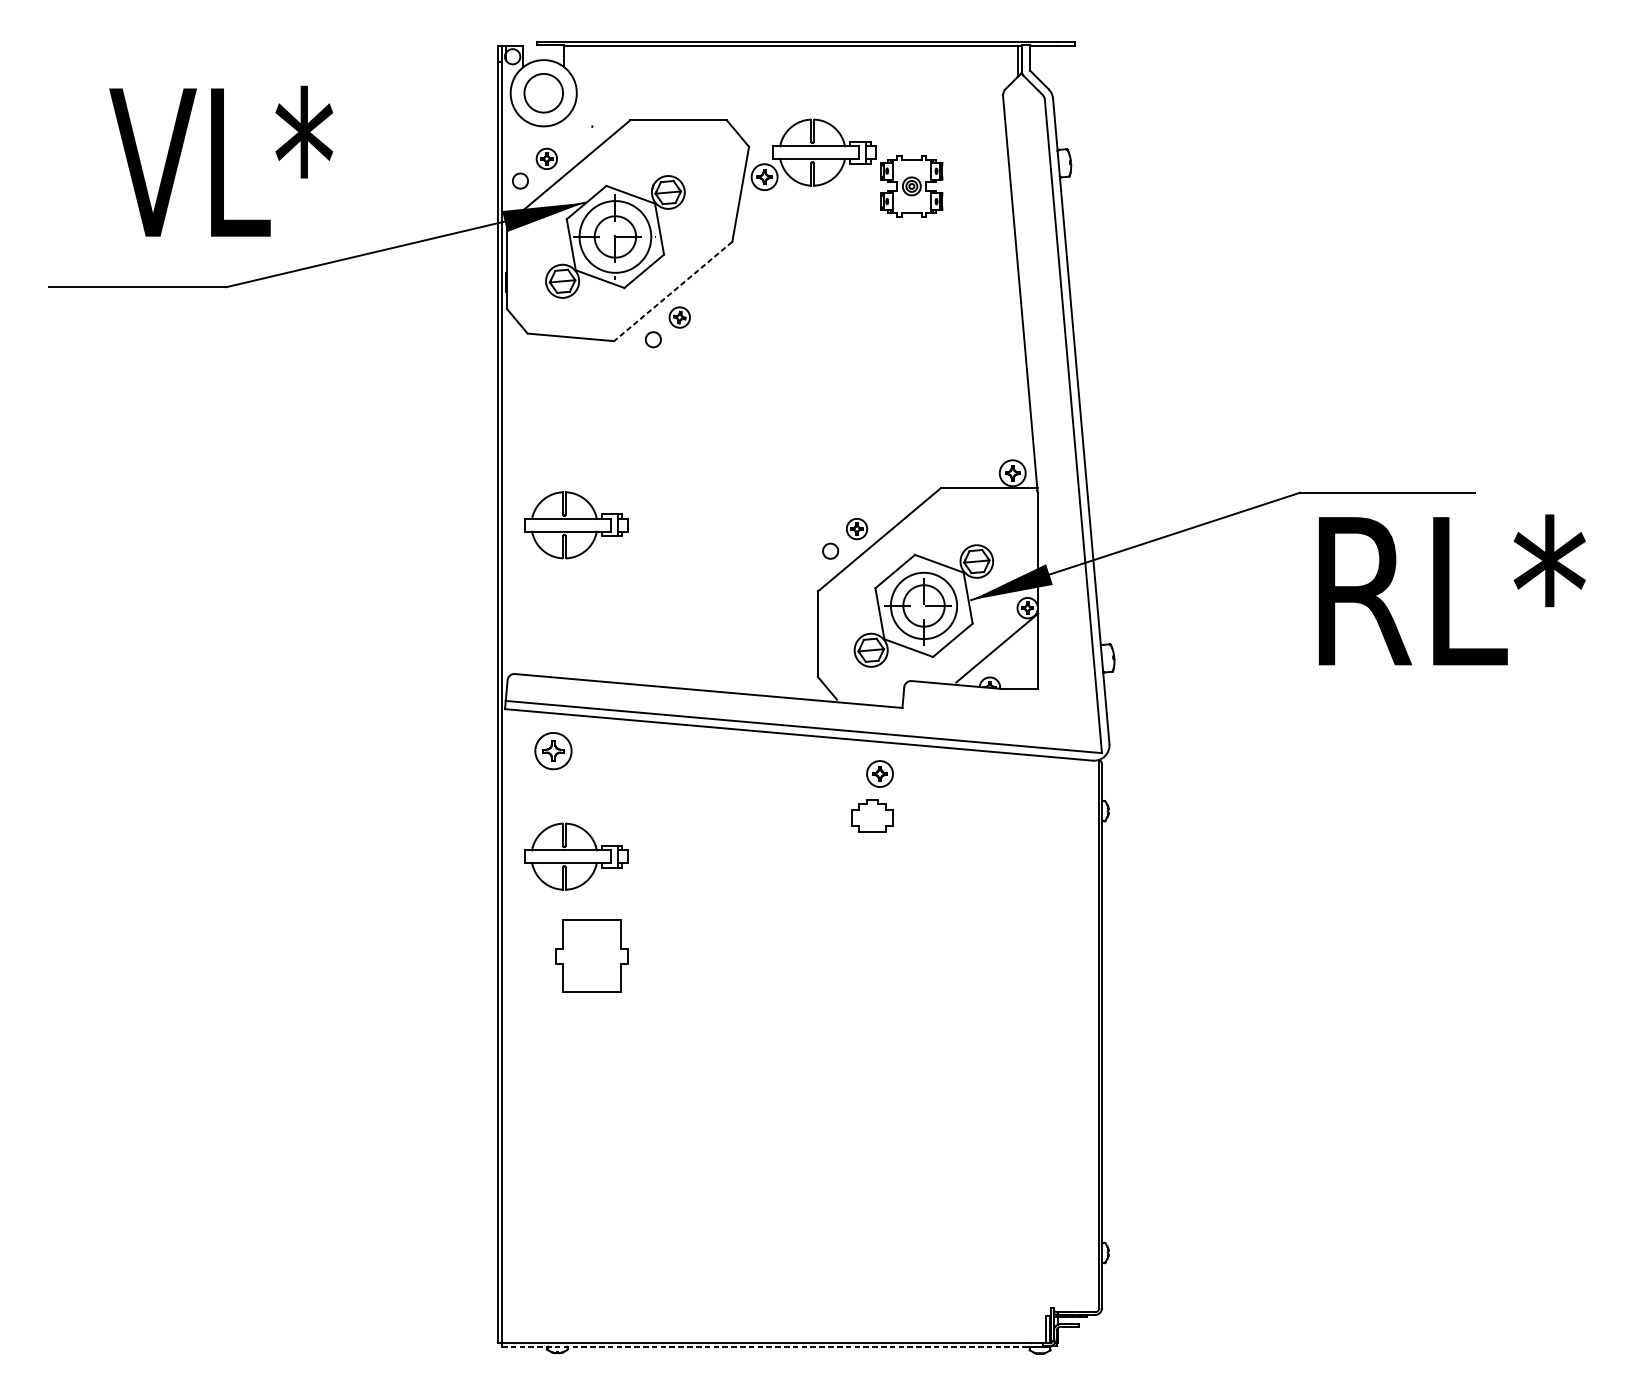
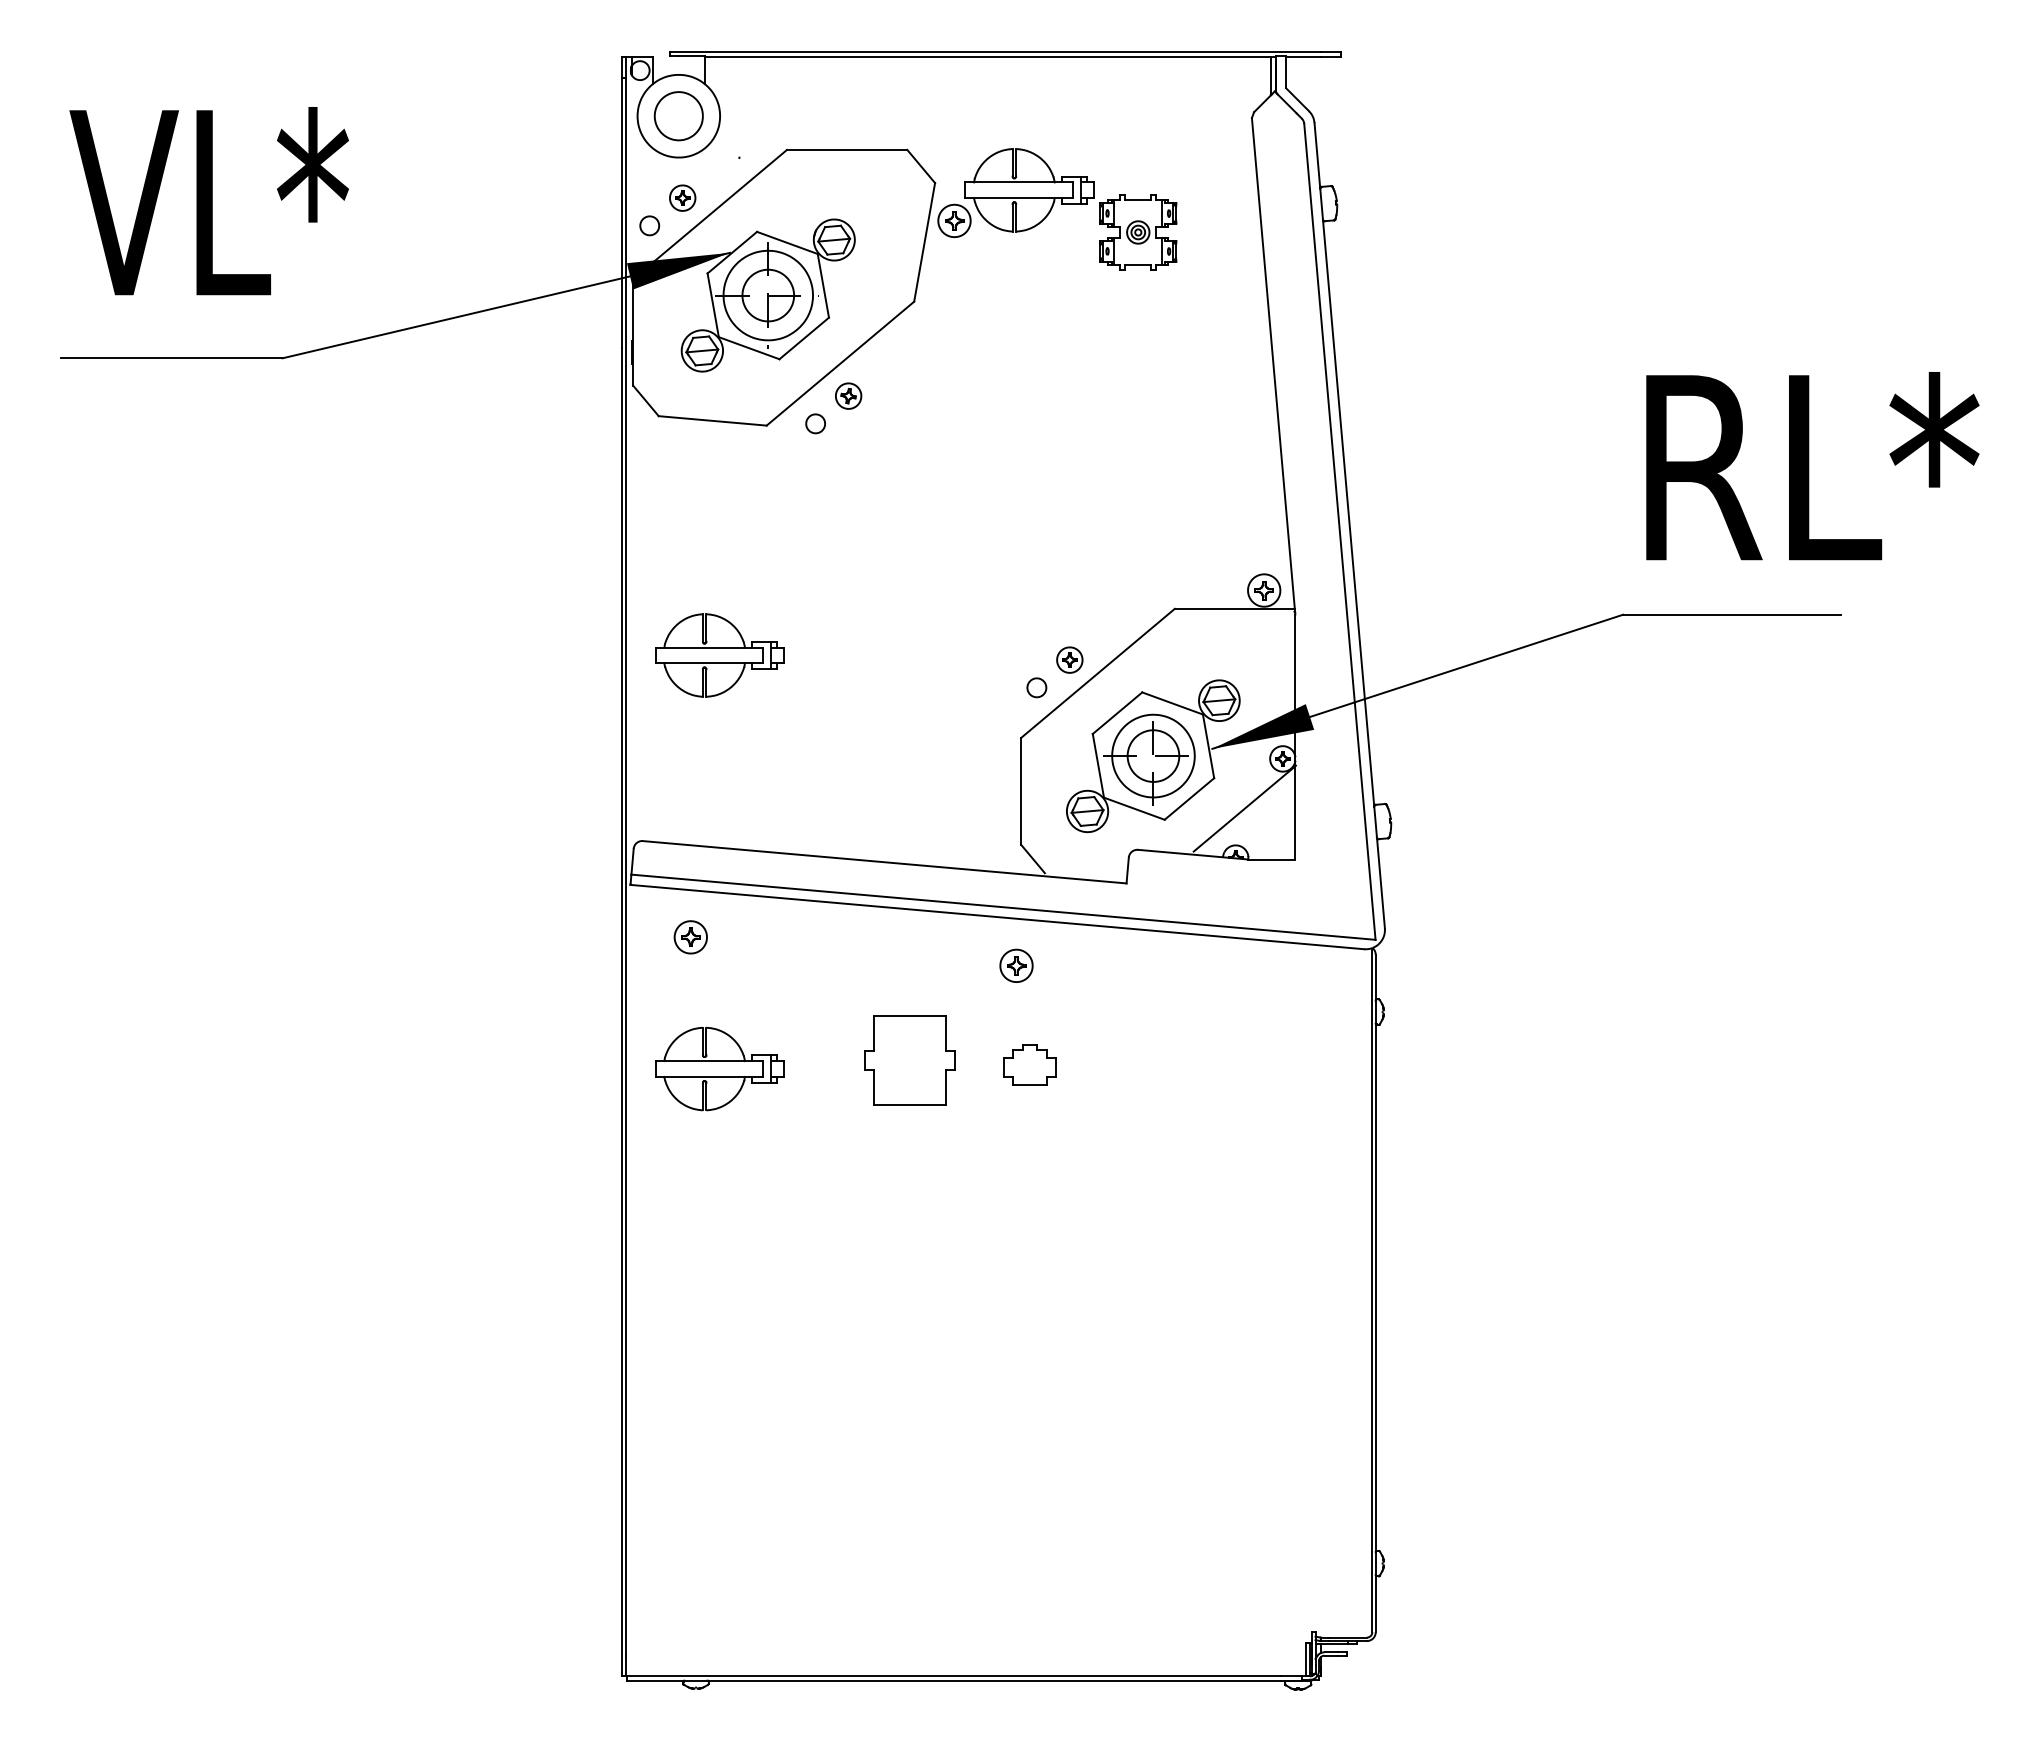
text: (220, 161) -> (208, 201), moved
line: (673, 291) -> (840, 363), dashed -> solid
text: (1452, 590) -> (1812, 466), moved
part: (553, 751) -> (690, 937), size x0.71
part: (879, 773) -> (1016, 965), moved
part: (871, 815) -> (1029, 1064), moved
part: (591, 956) -> (909, 1060), moved
line: (764, 1346) -> (954, 1680), dashed -> solid

